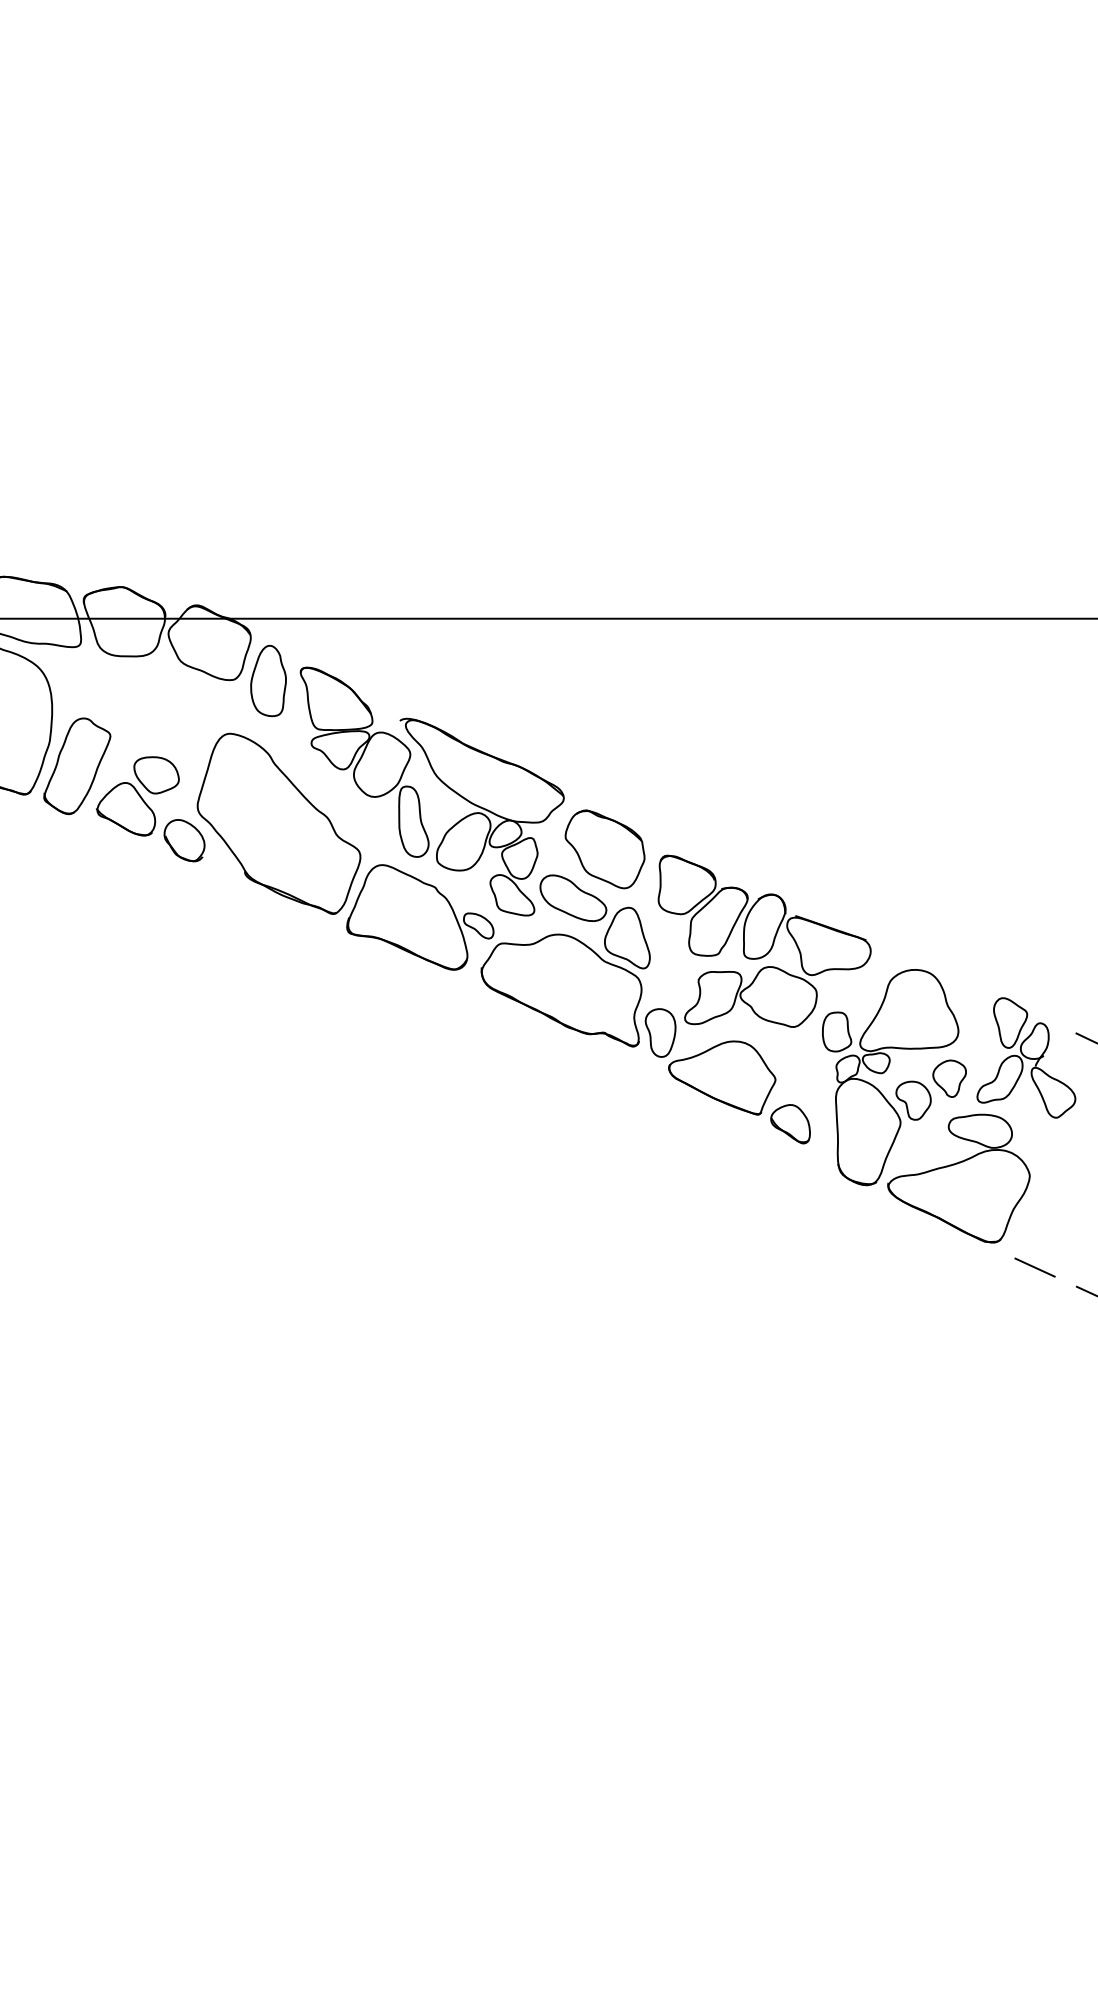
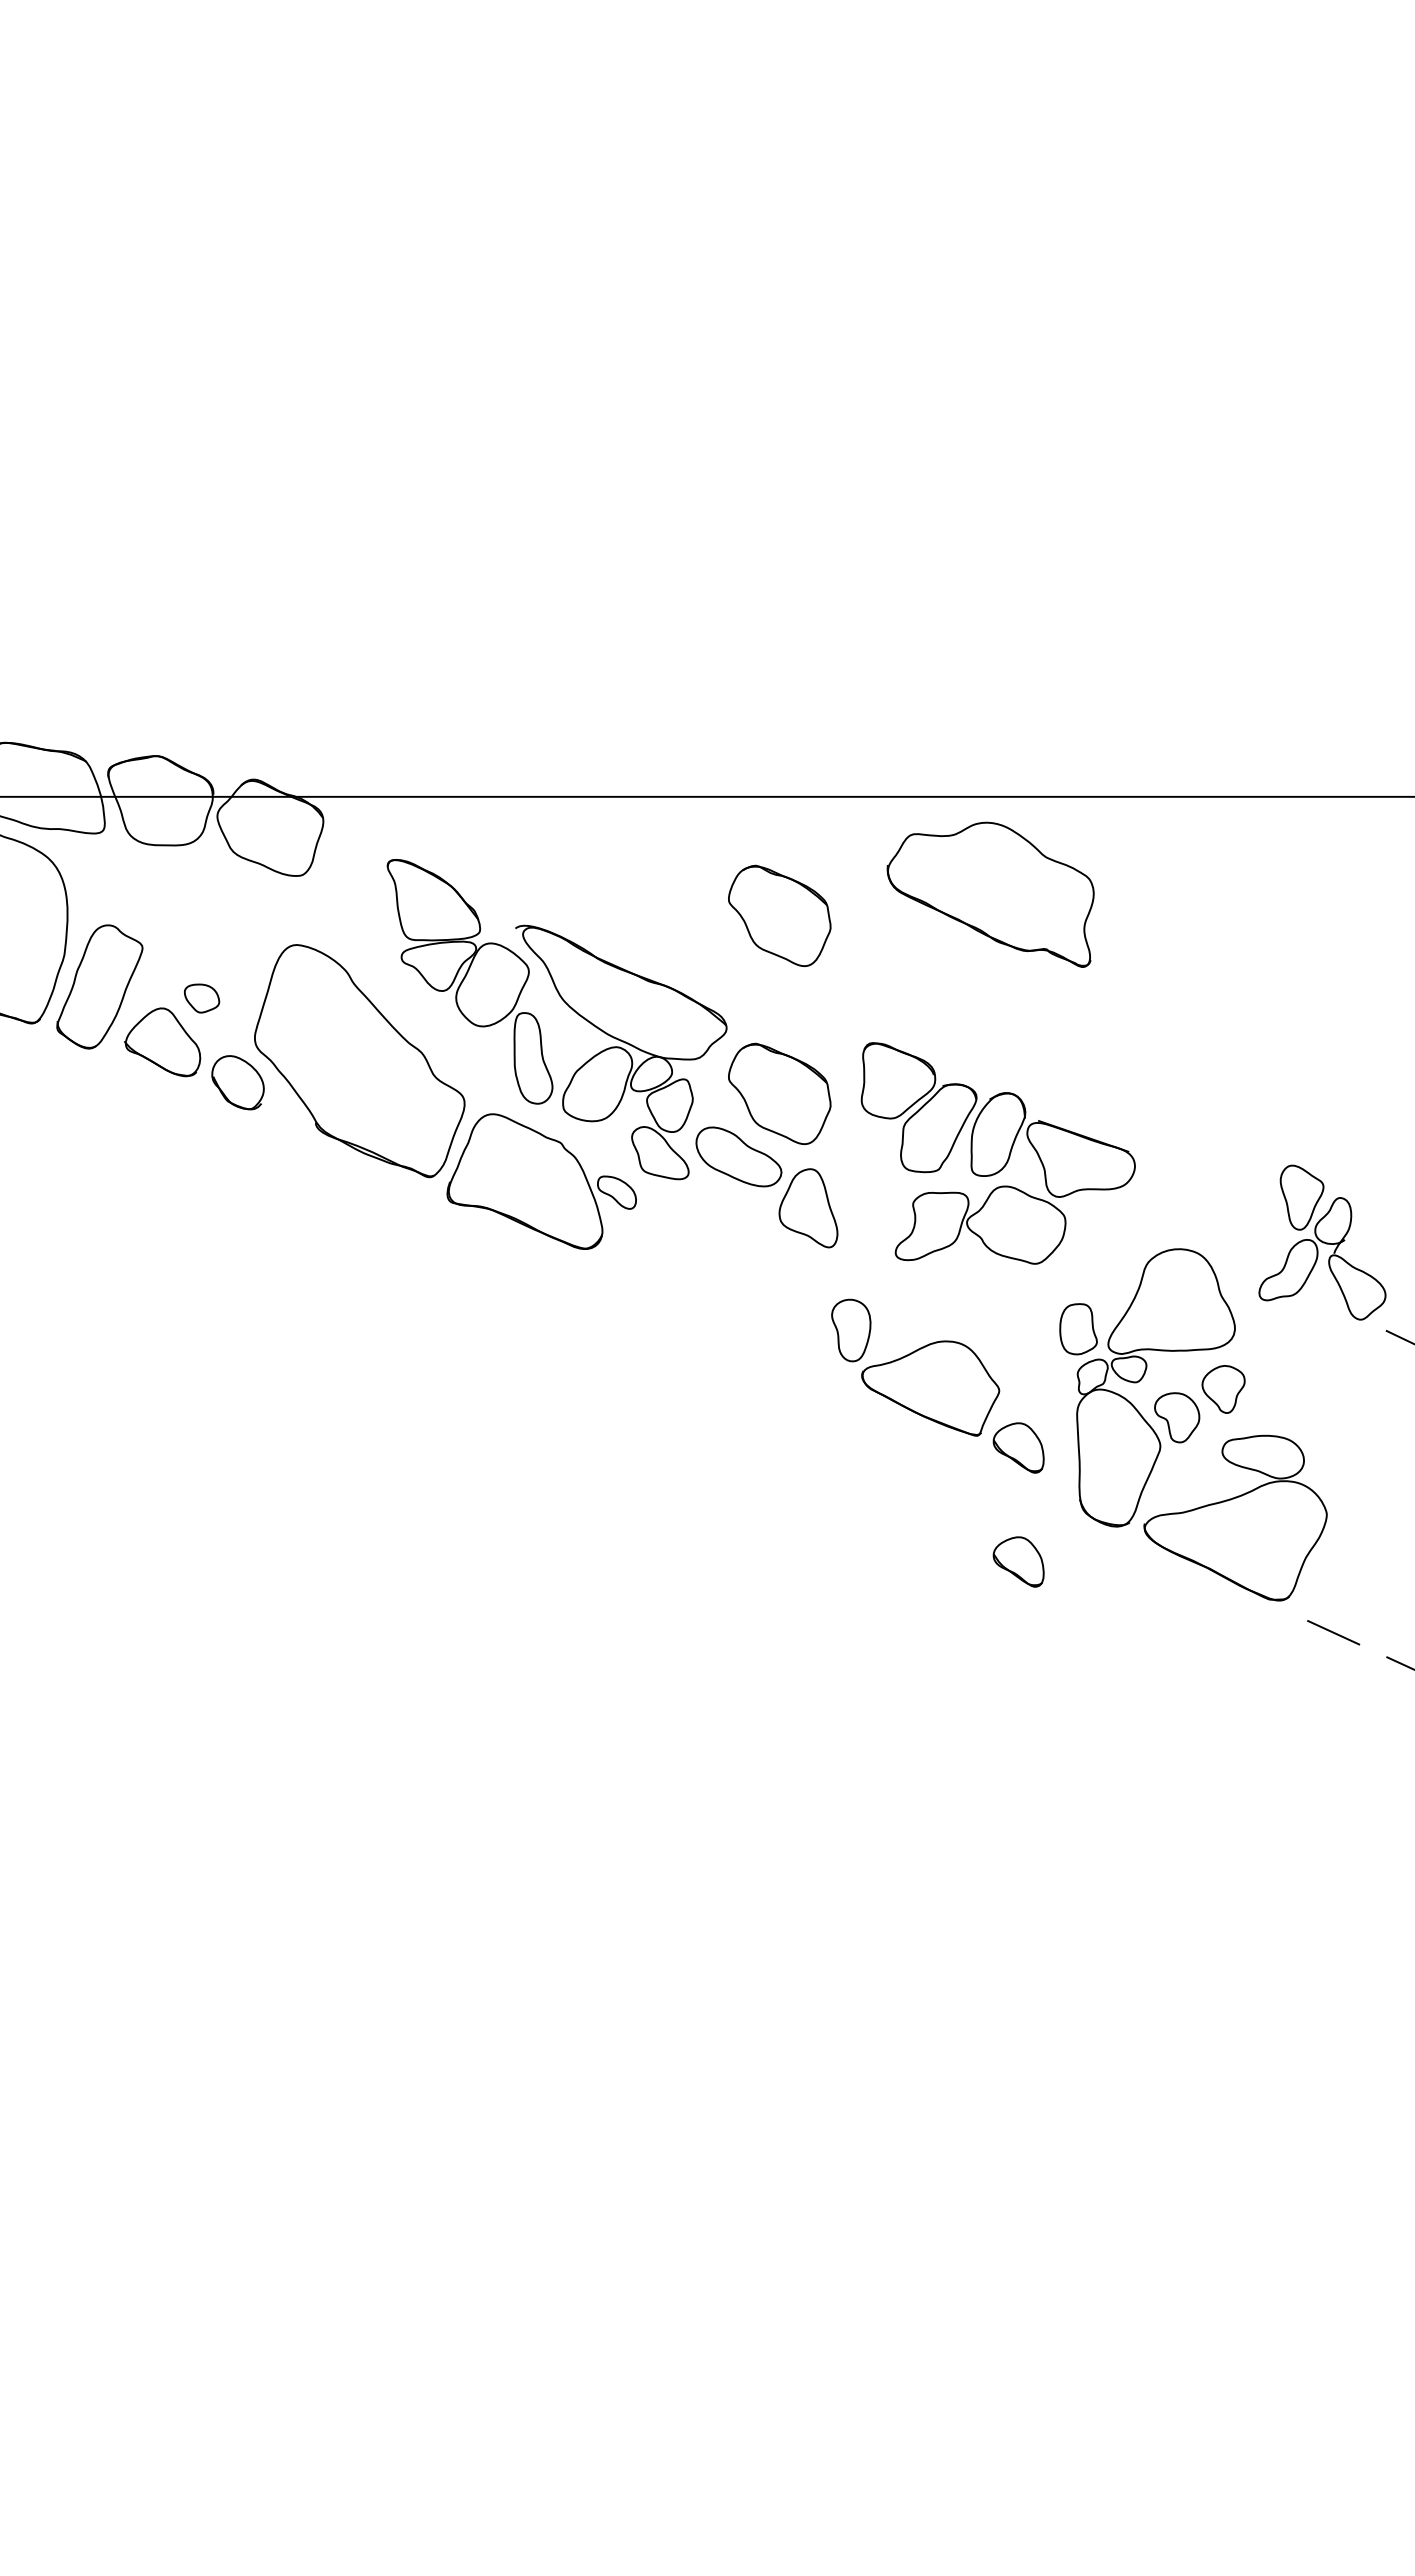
part: (267, 680) -> (345, 876), removed
part: (604, 710) -> (779, 915), added
part: (156, 775) -> (201, 998), size x0.6
part: (764, 941) -> (997, 1153), moved
part: (561, 990) -> (990, 894), moved
part: (1026, 1057) -> (1322, 1242), moved
part: (790, 1212) -> (1018, 1561), added

